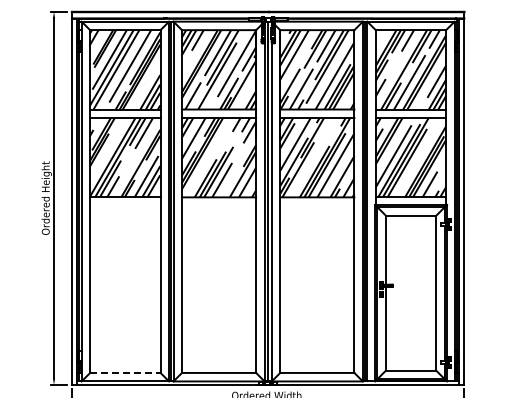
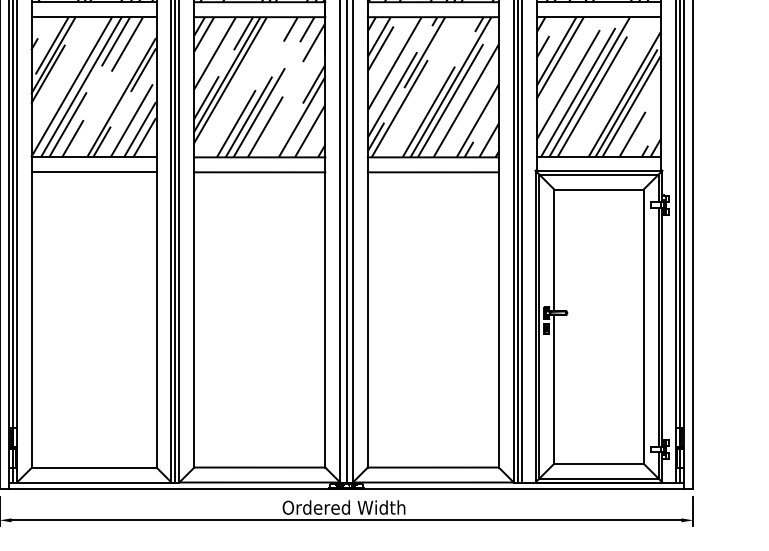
line: (125, 205) -> (94, 171), added
line: (219, 205) -> (260, 171), added
line: (317, 205) -> (433, 171), added
line: (125, 372) -> (94, 466), dashed -> solid

